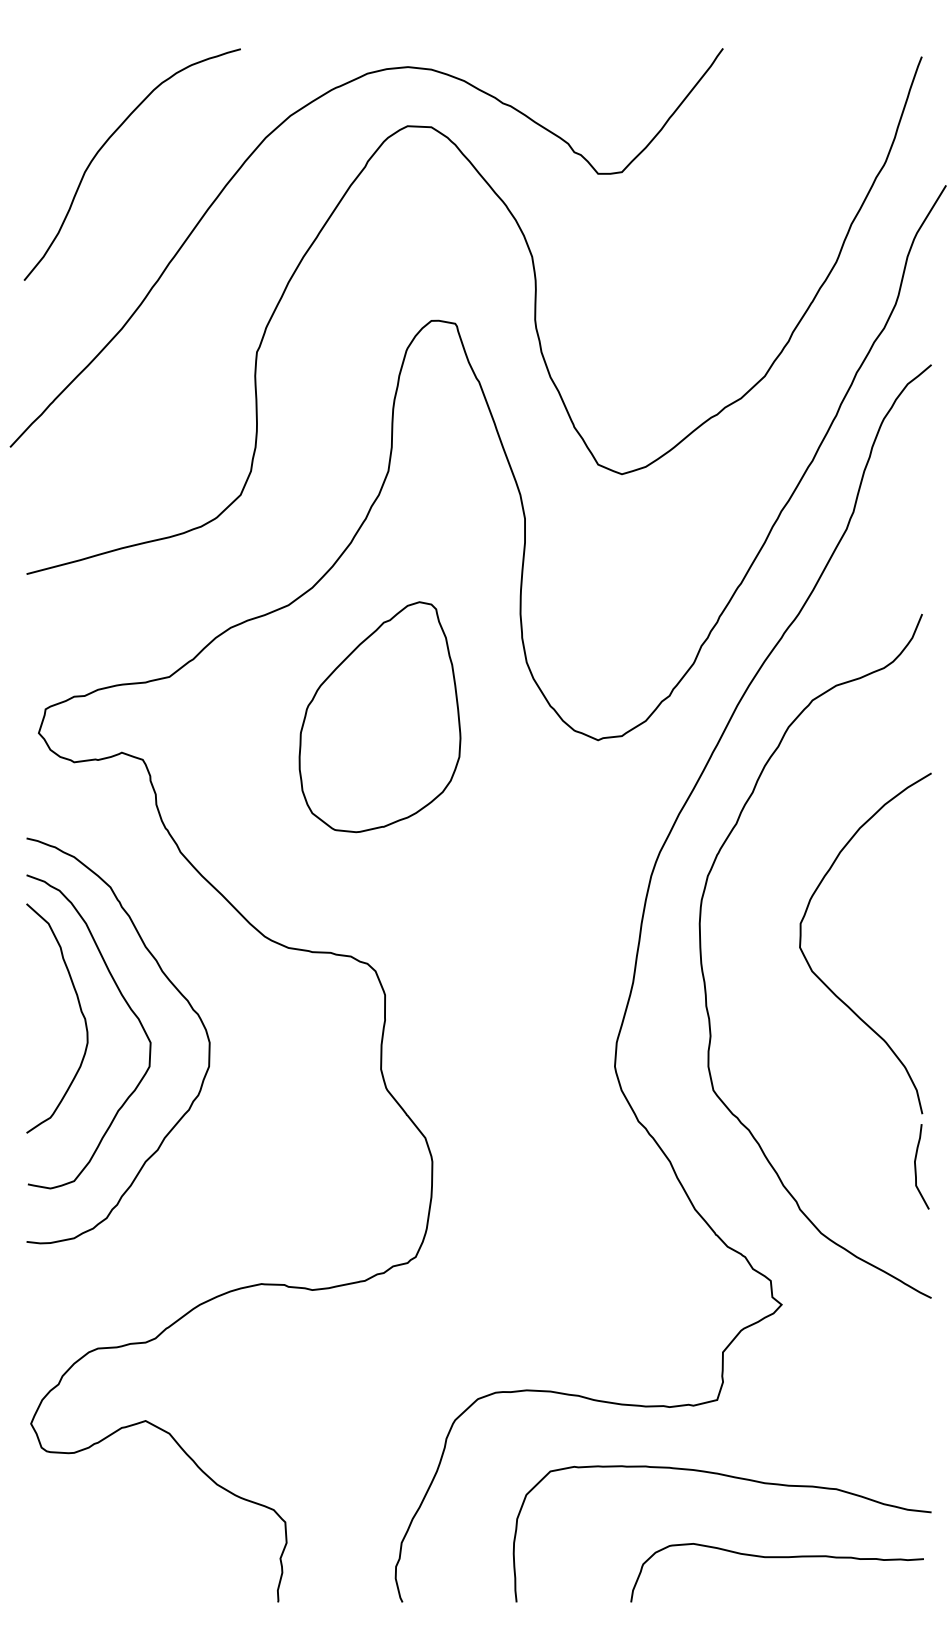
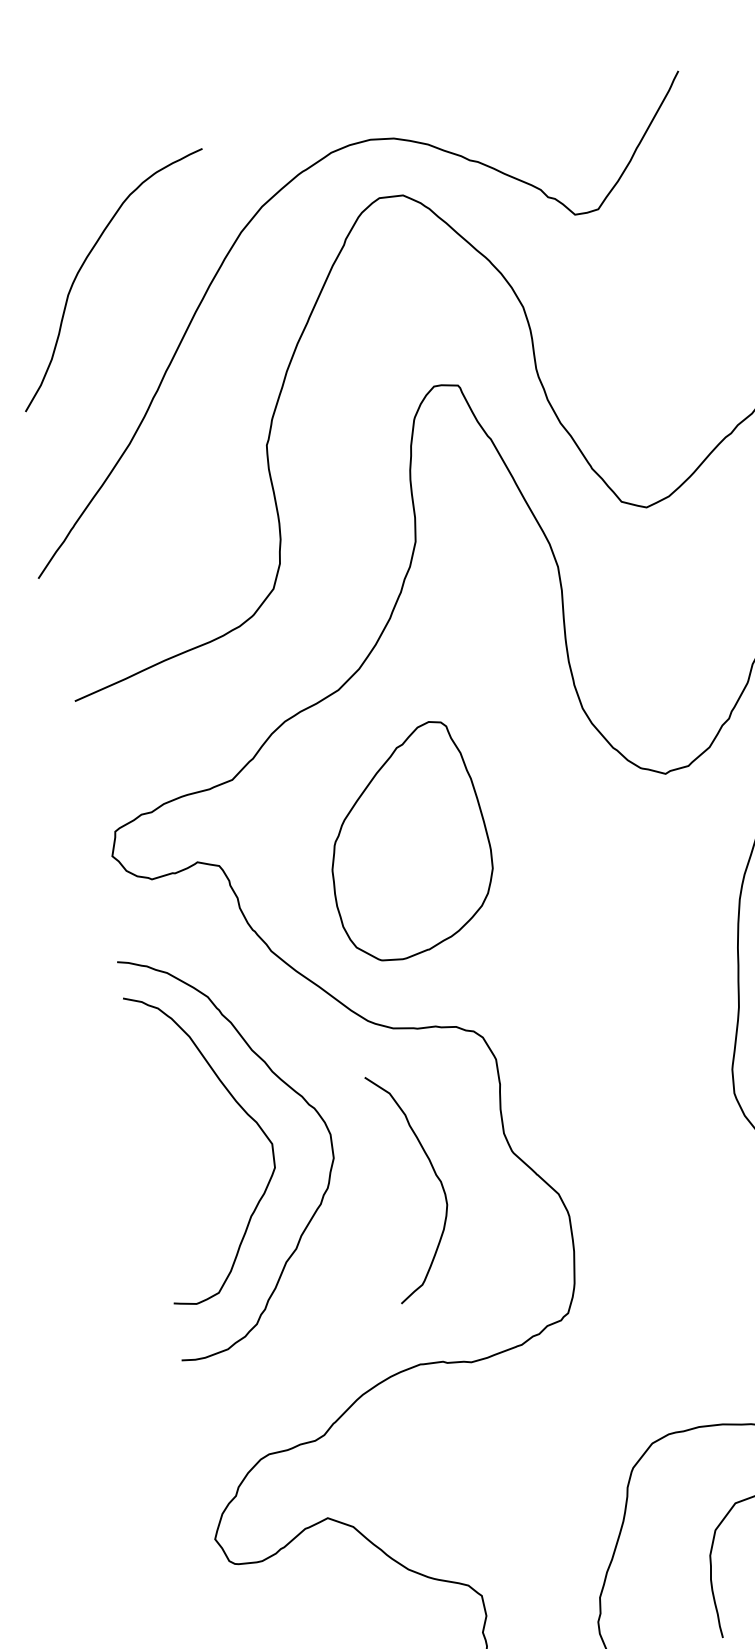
part: (379, 717) -> (407, 842), moved
curve: (80, 1011) -> (435, 1175), moved

